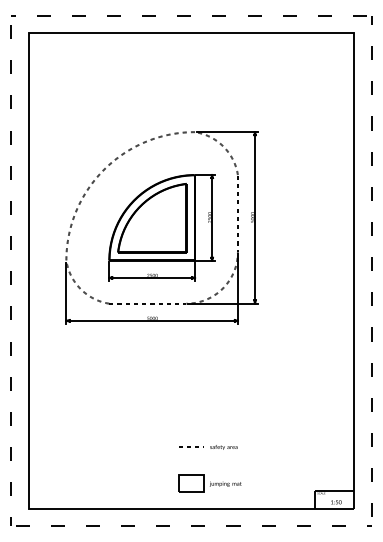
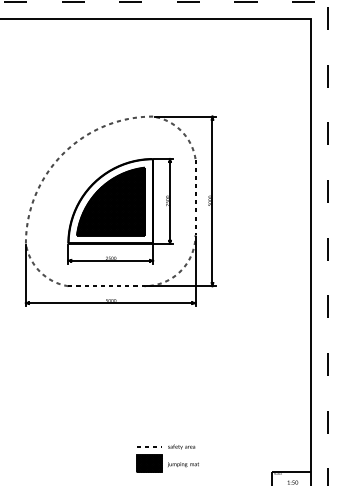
hatch: (152, 218) -> (111, 201), added
part: (208, 447) -> (166, 447), moved
hatch: (191, 482) -> (149, 462), added

